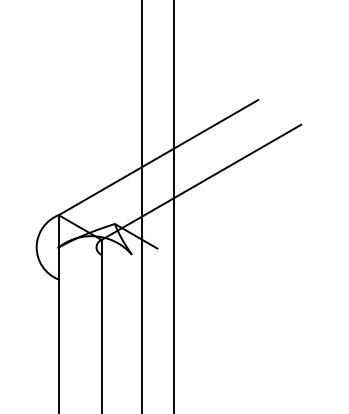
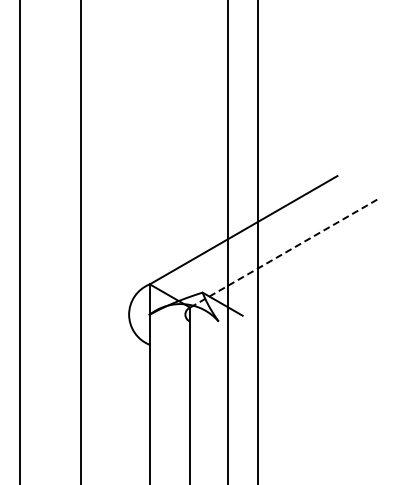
line: (201, 182) -> (284, 253), solid -> dashed

